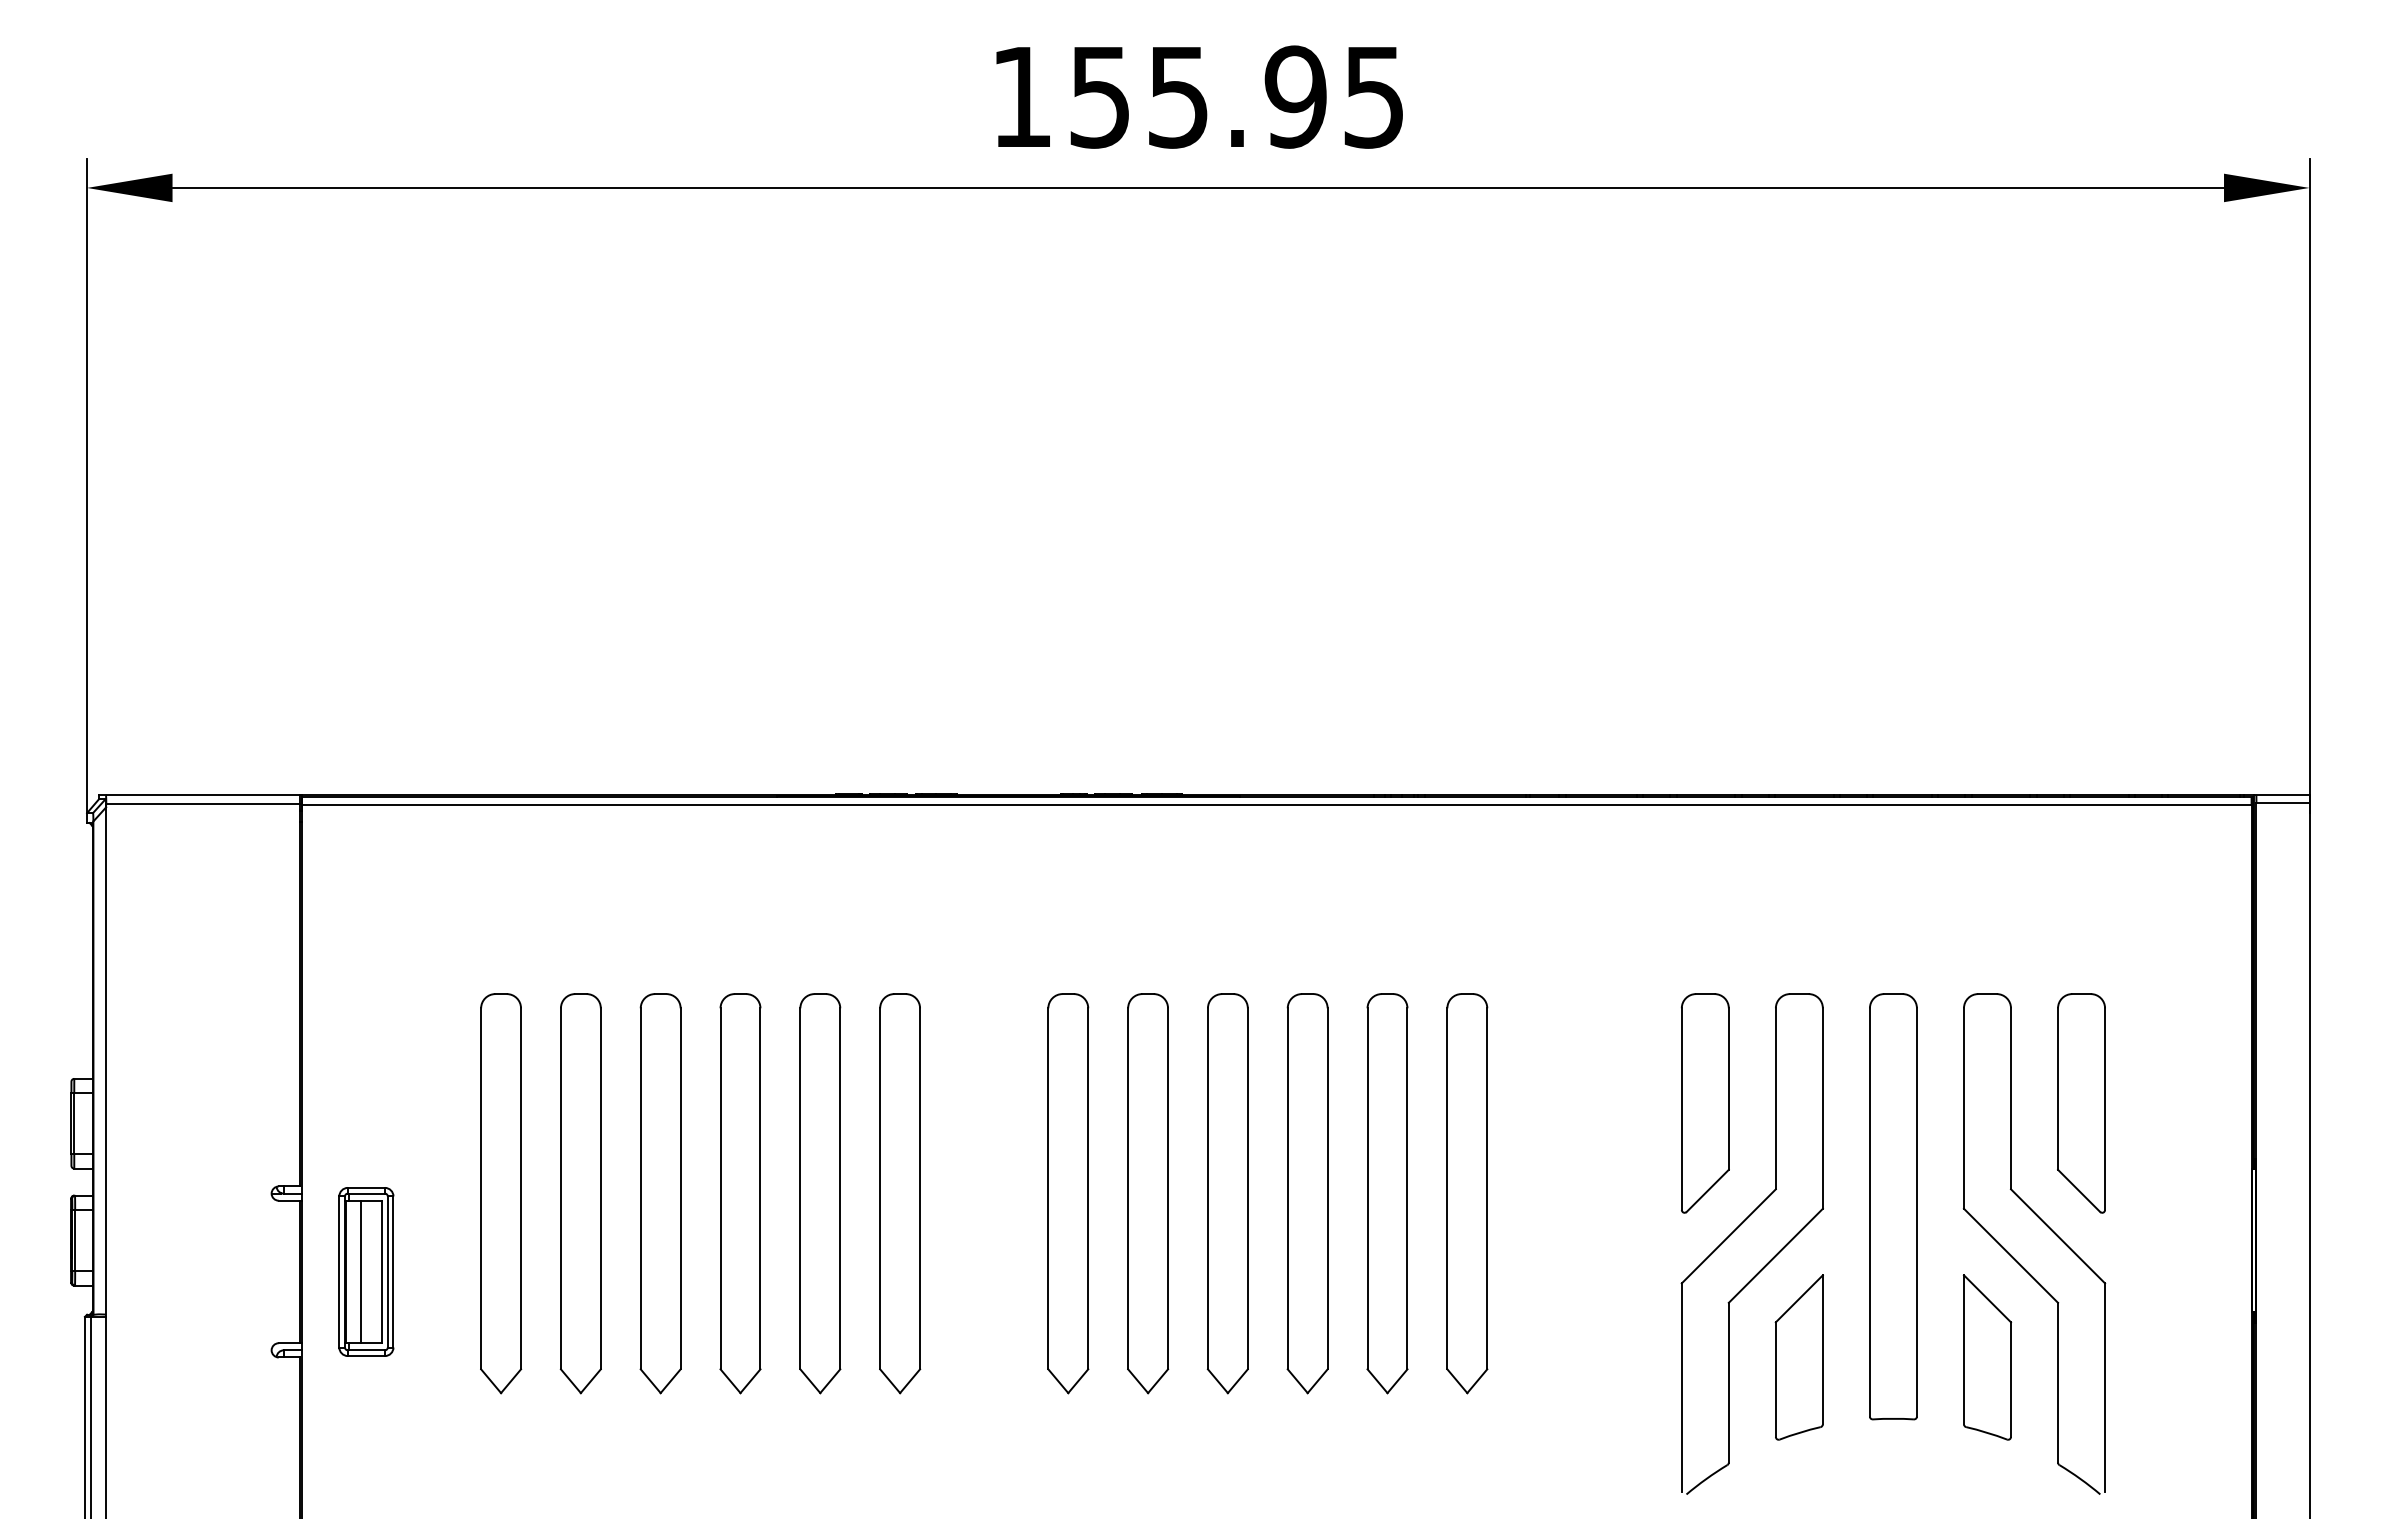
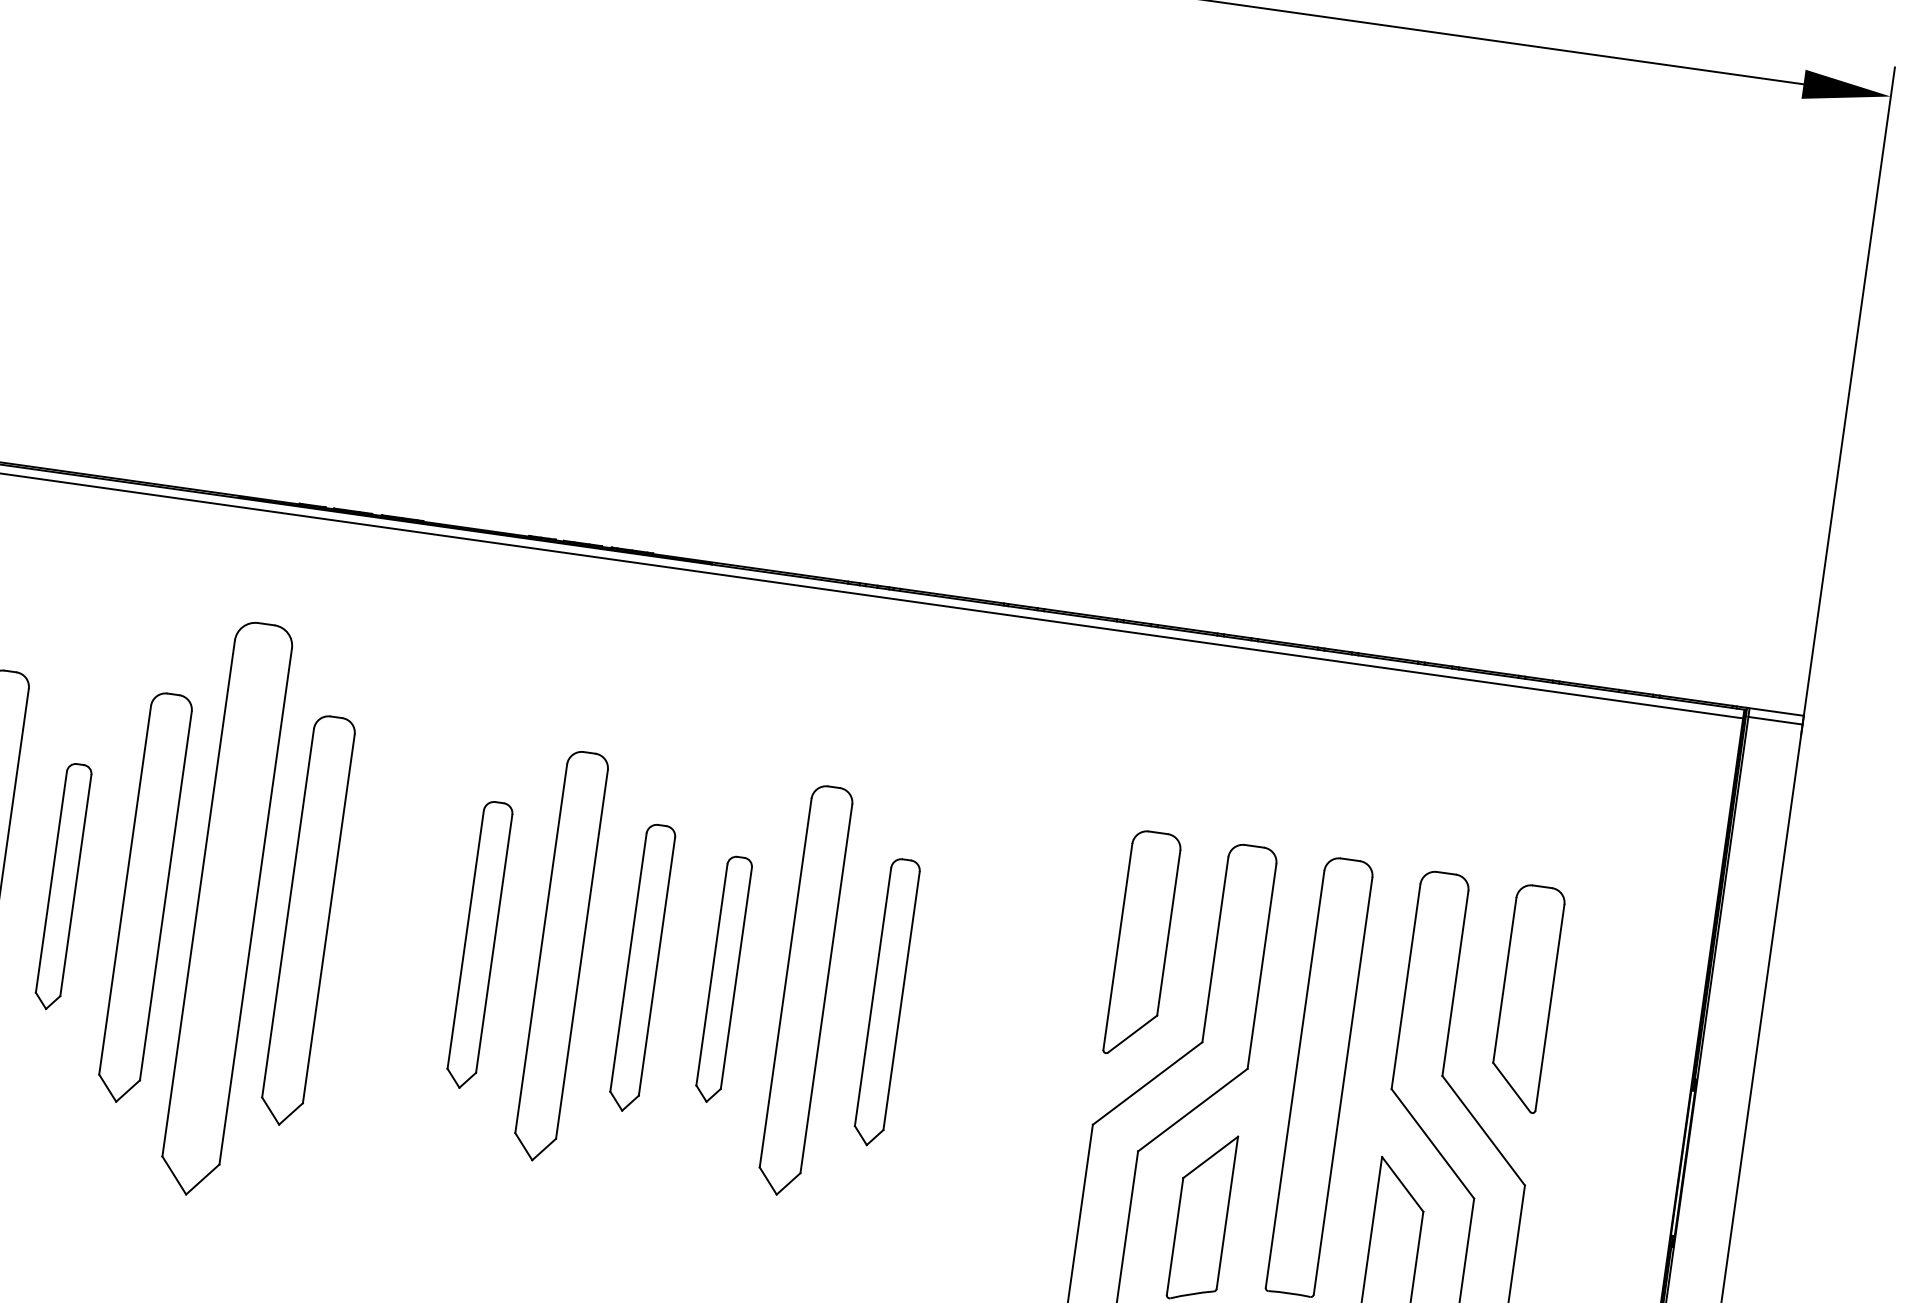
part: (660, 1193) -> (63, 886), size x0.6
part: (820, 1193) -> (226, 909), size x1.4
part: (1068, 1193) -> (479, 945), size x0.7
part: (1227, 1193) -> (641, 967), size x0.7
part: (1307, 1193) -> (723, 979), size x0.6
part: (1467, 1193) -> (886, 1002), size x0.7

